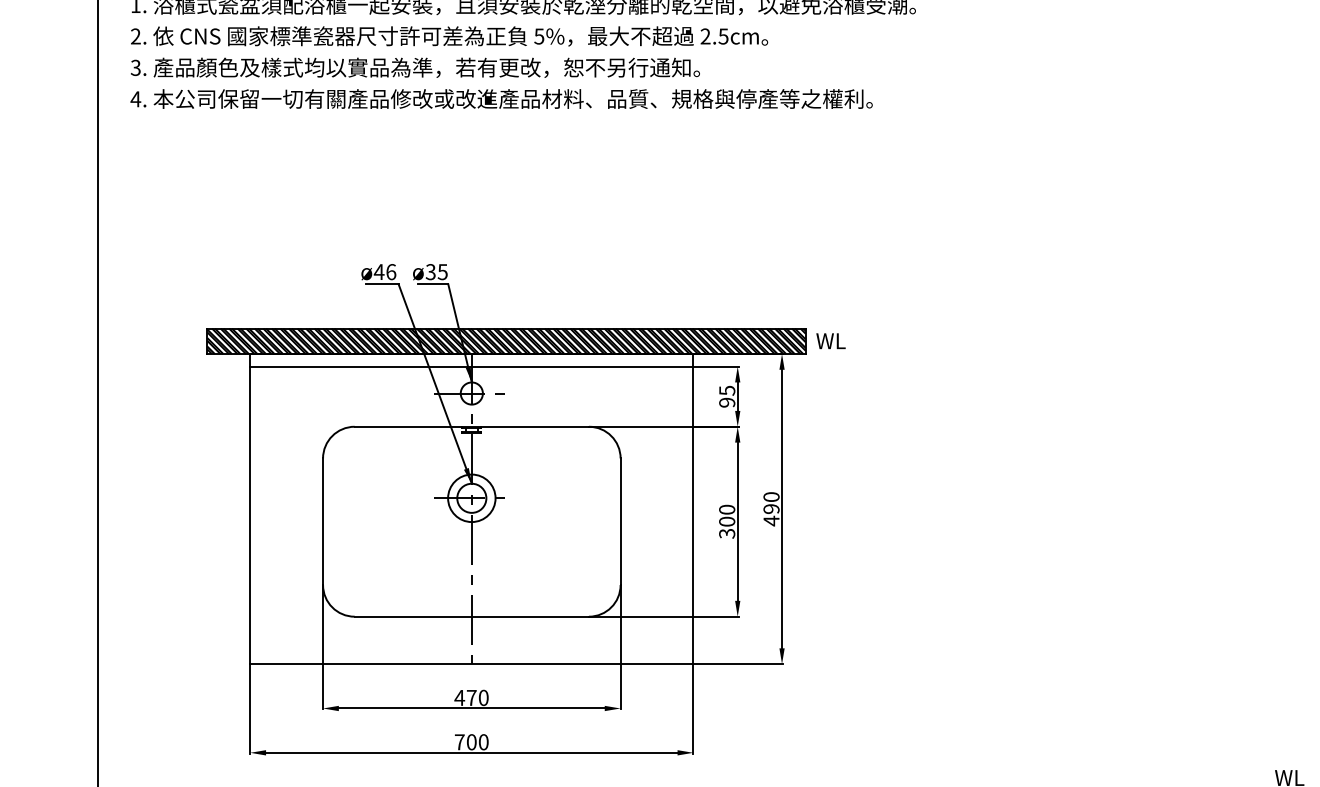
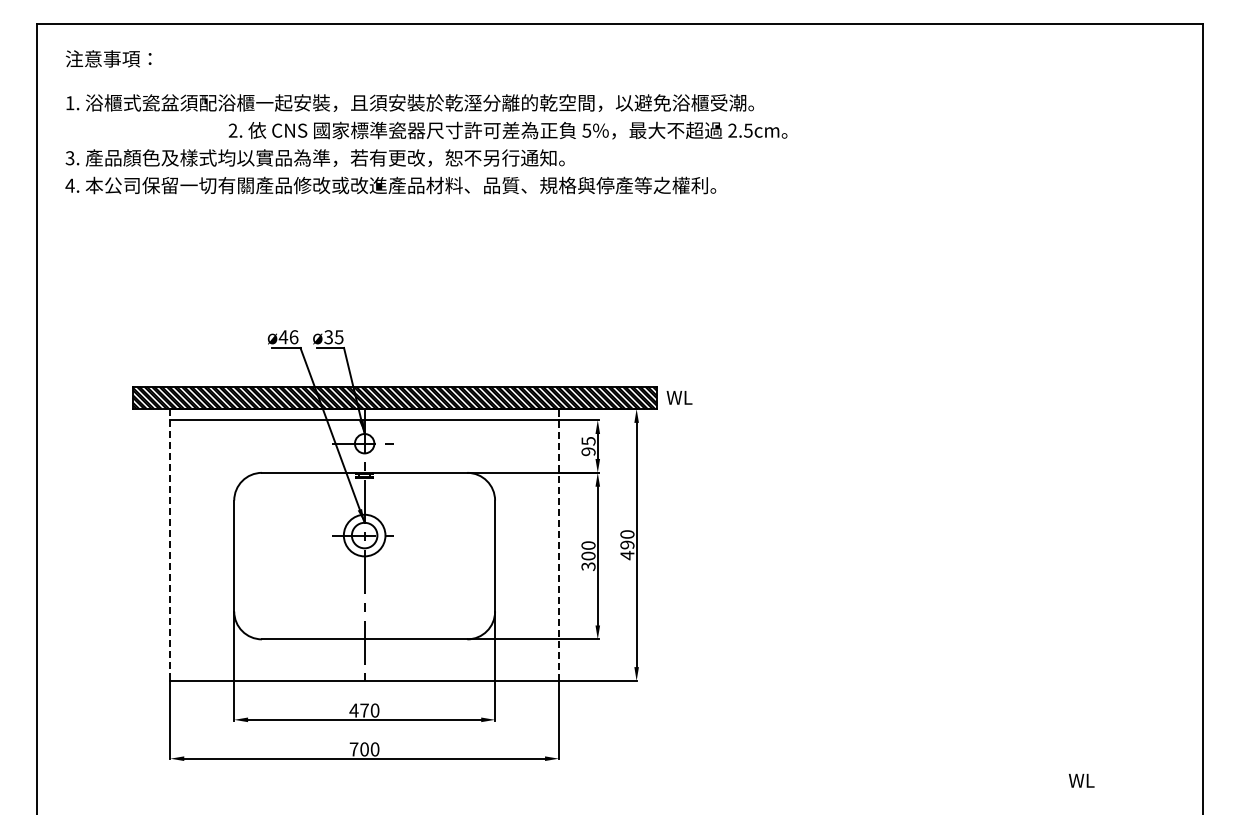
text: (448, 36) -> (507, 130), moved
line: (250, 509) -> (170, 545), solid -> dashed
line: (692, 509) -> (558, 545), solid -> dashed

